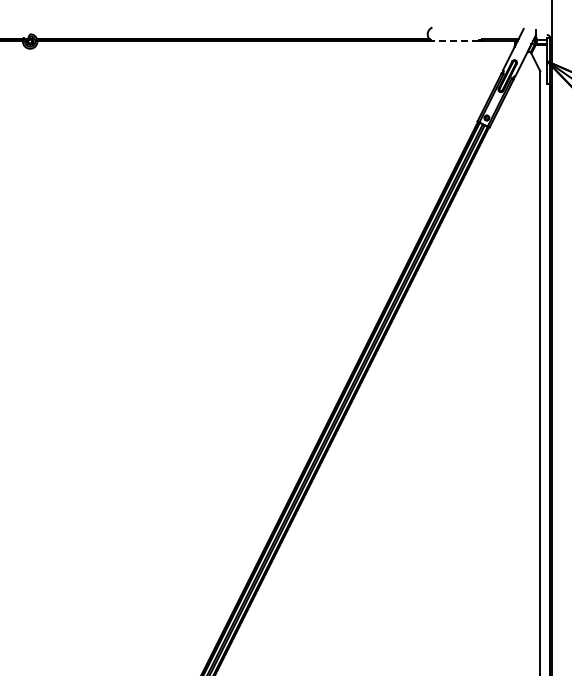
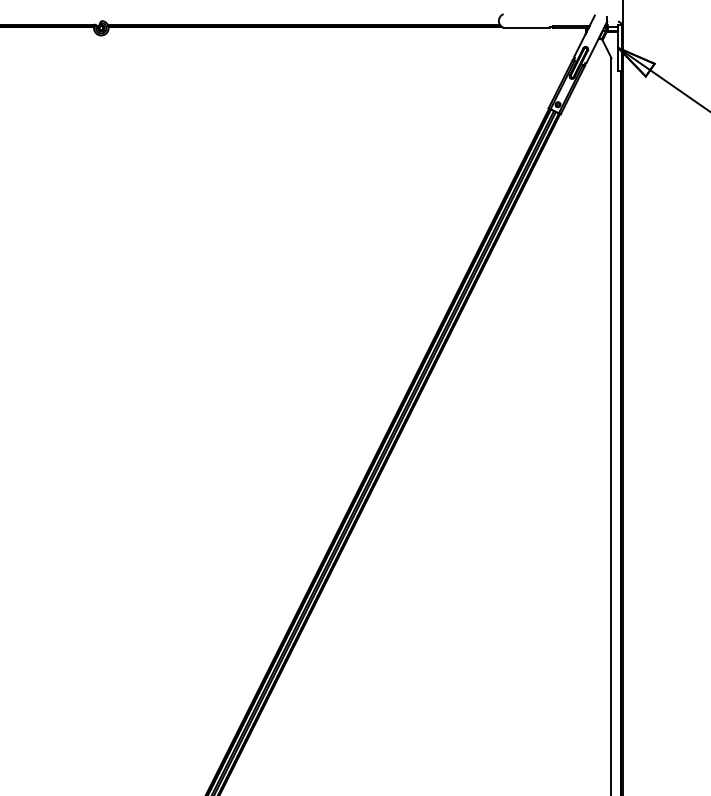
line: (455, 40) -> (526, 27), dashed -> solid

